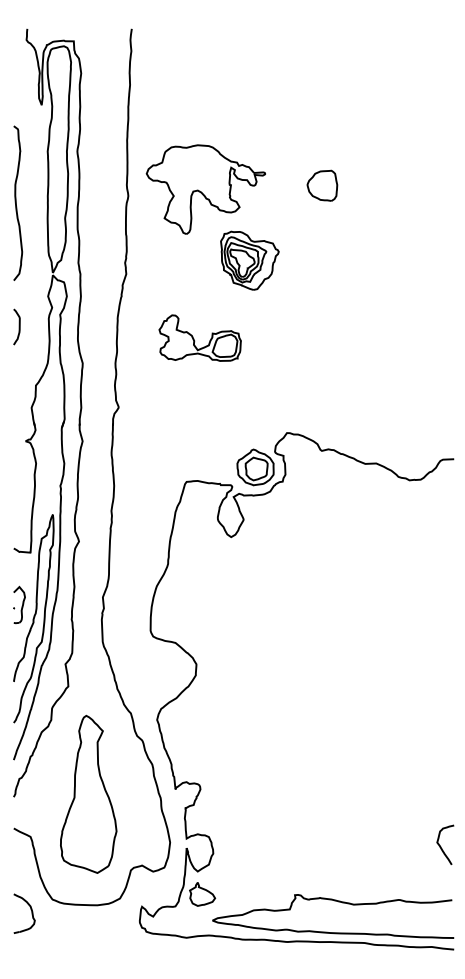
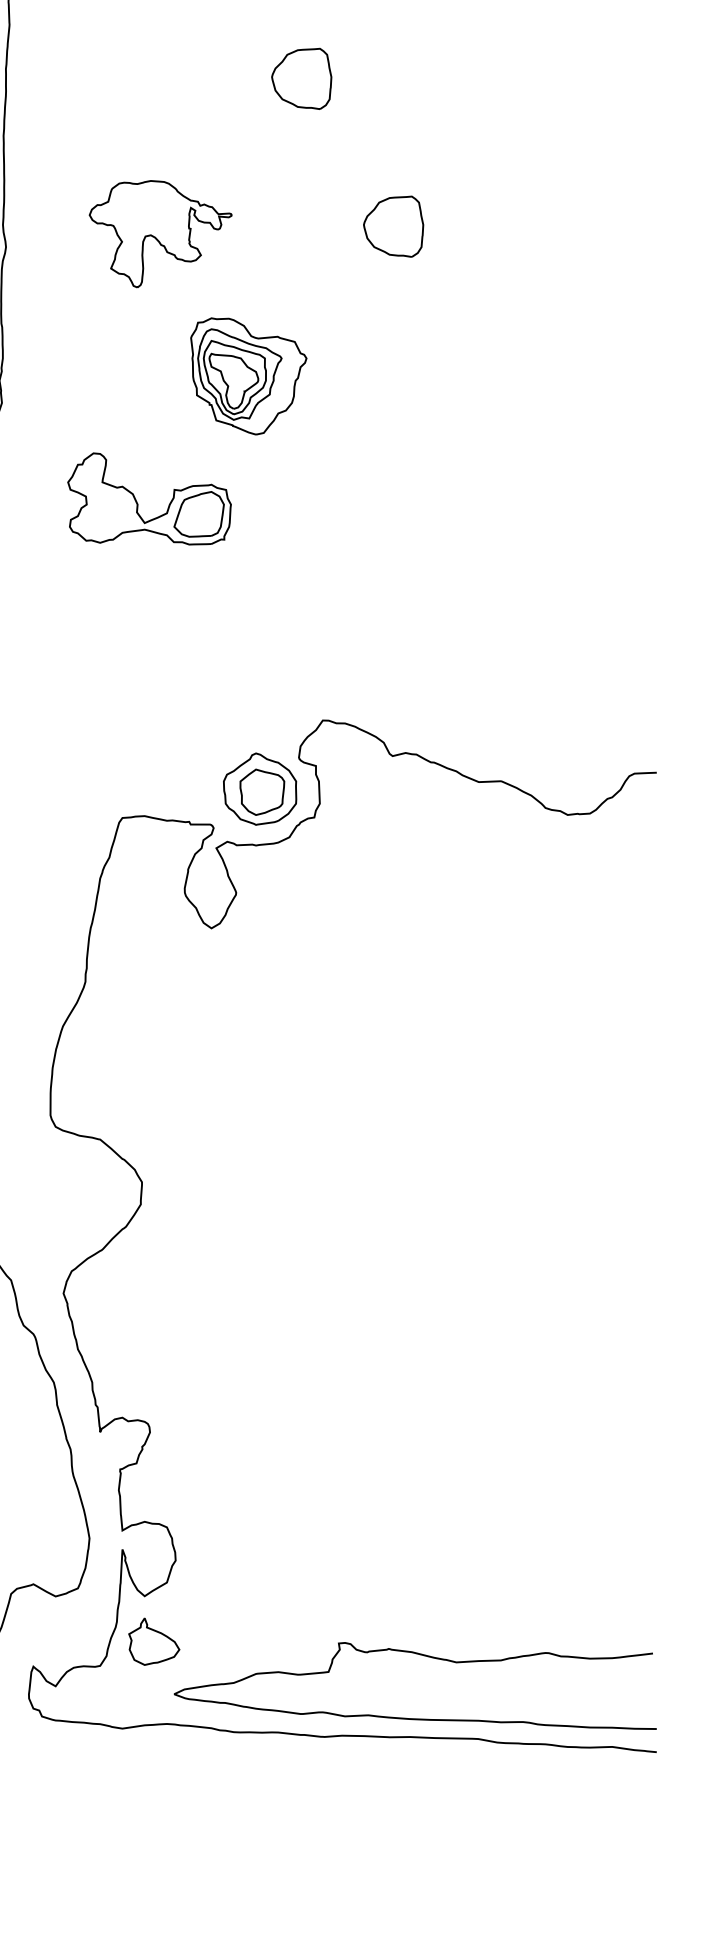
part: (276, 111) -> (301, 78), added
part: (205, 189) -> (160, 234), size x0.6
part: (199, 337) -> (148, 497), moved
curve: (441, 846) -> (631, 1546), removed

